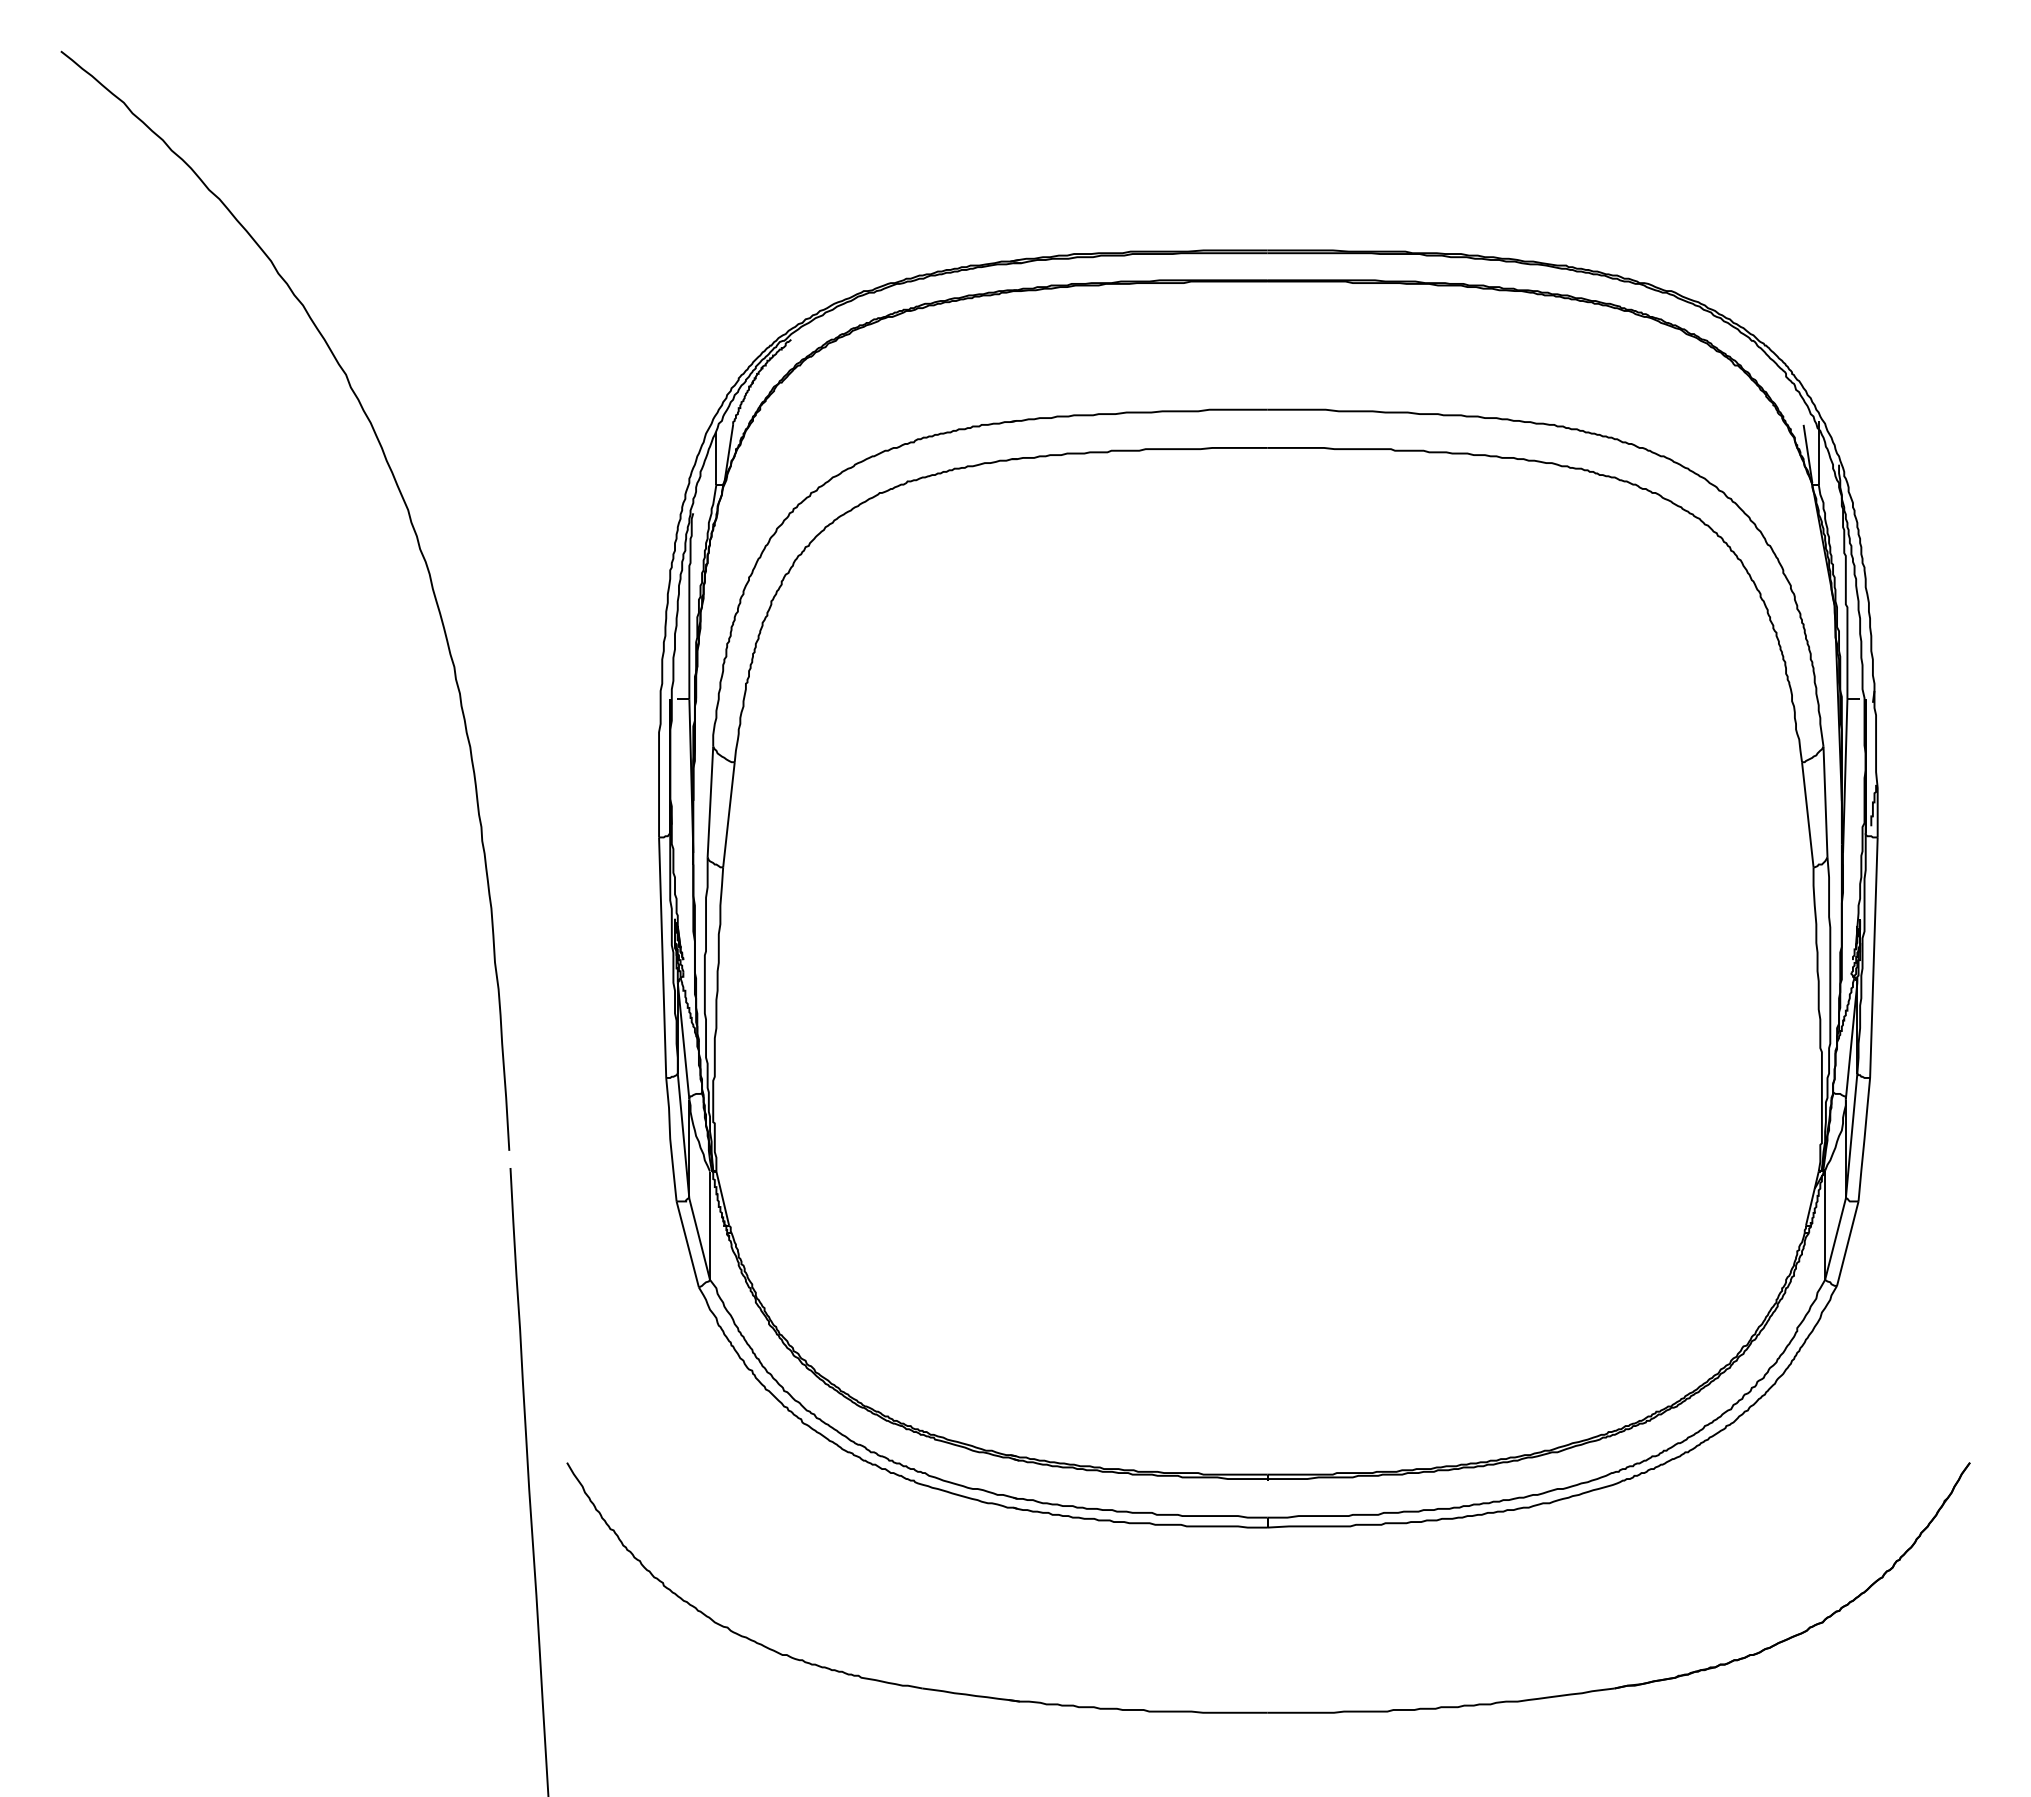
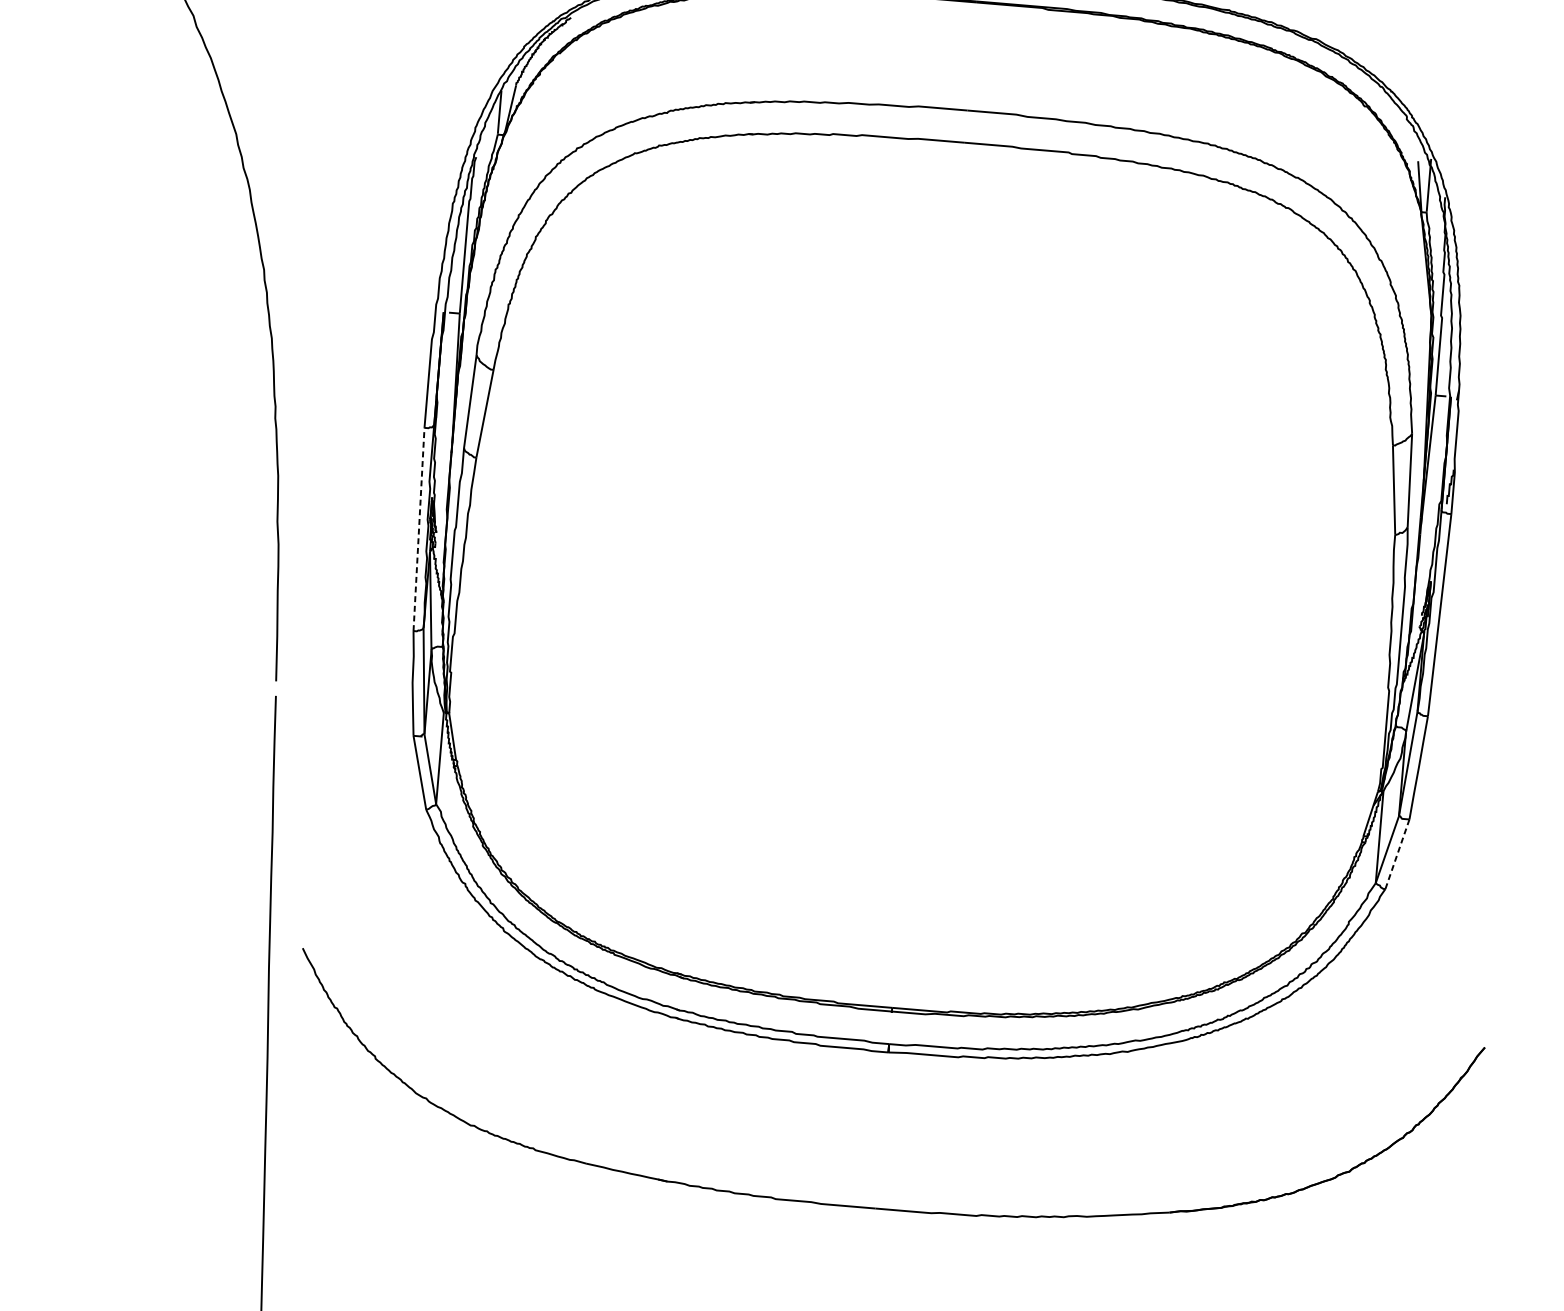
line: (662, 957) -> (418, 529), solid -> dashed
line: (1847, 1243) -> (1397, 854), solid -> dashed

